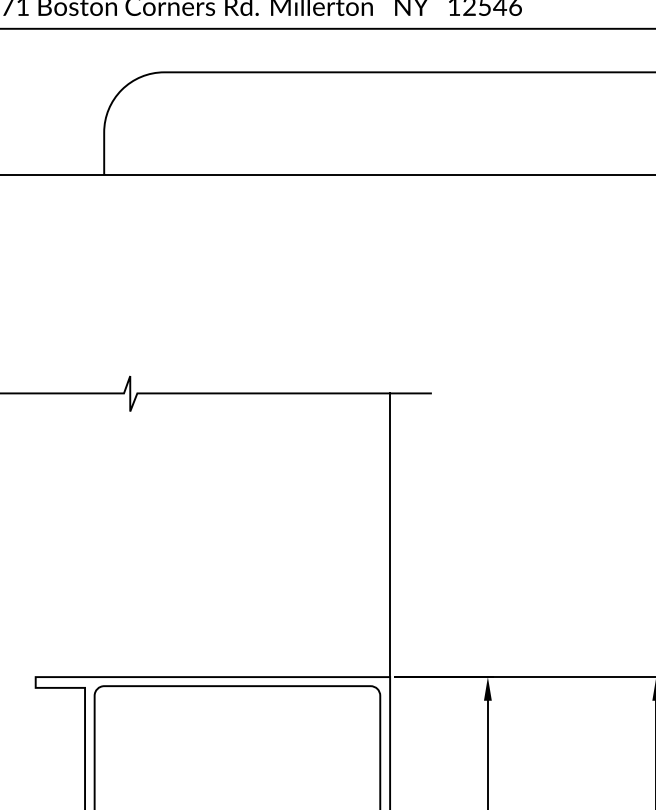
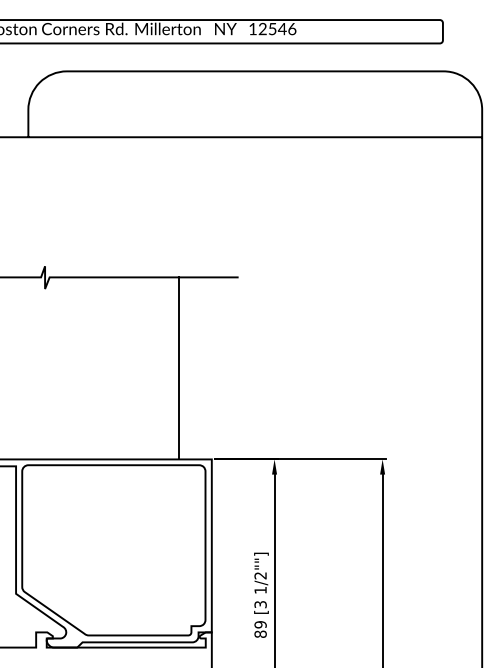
line: (389, 535) -> (178, 368), moved

